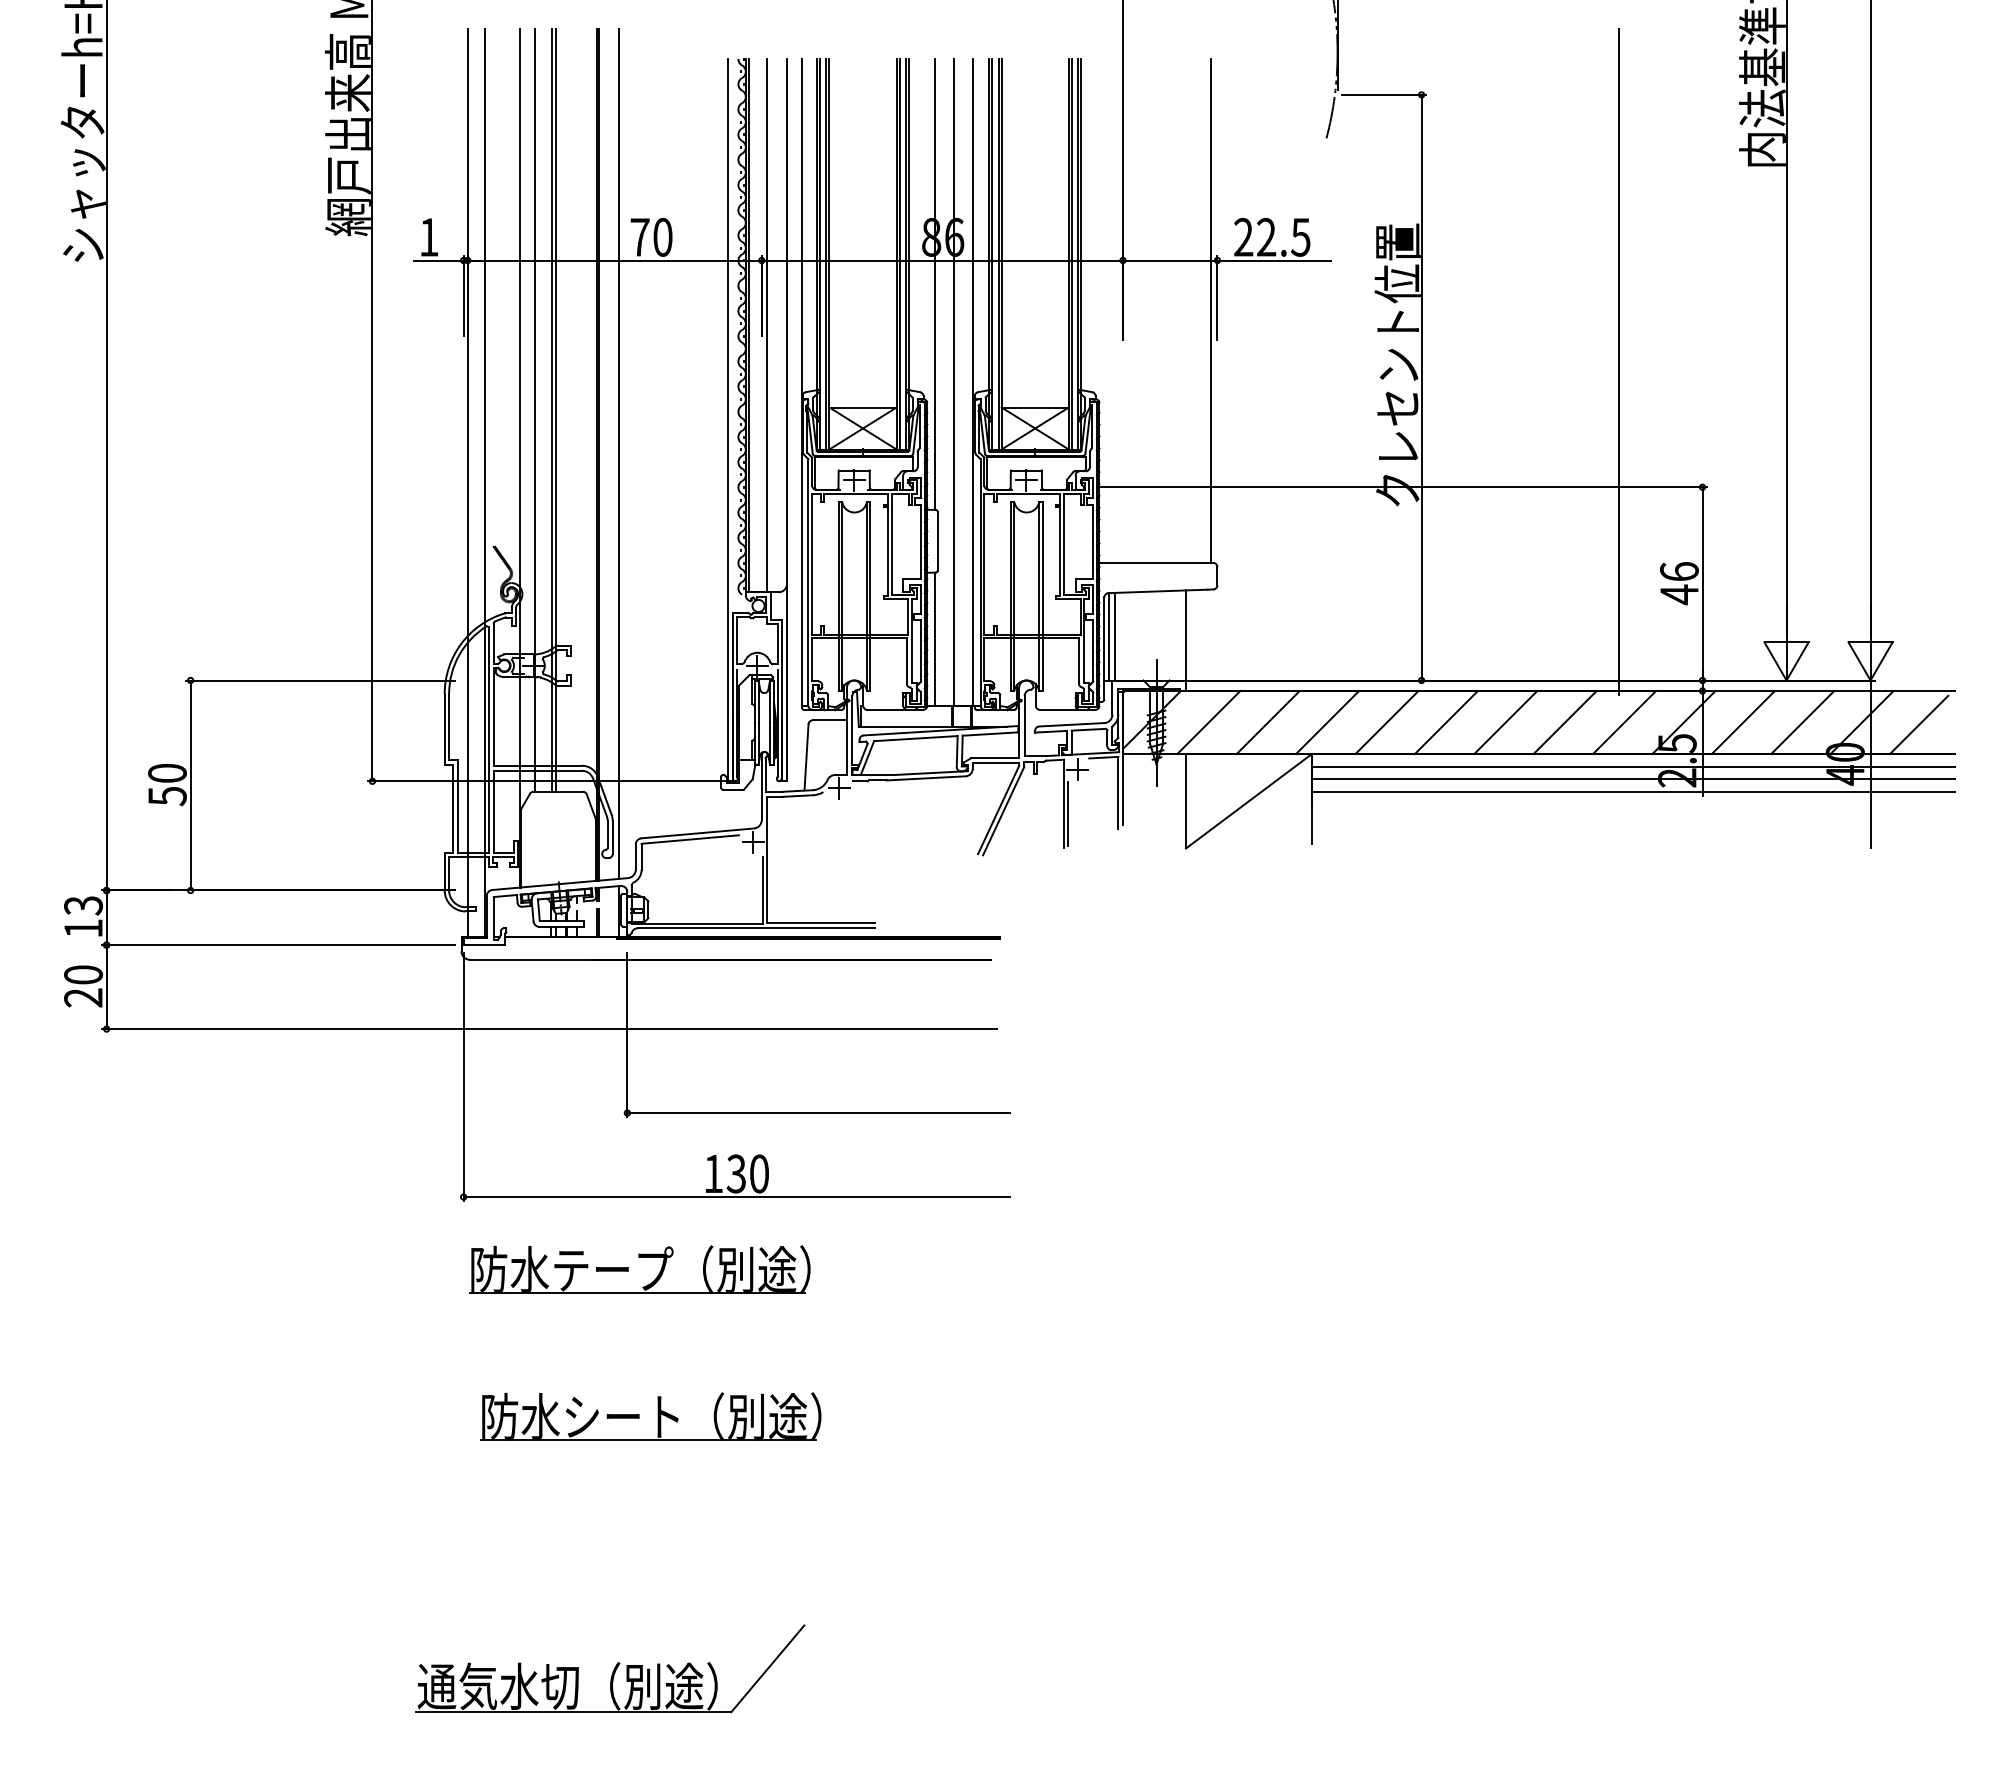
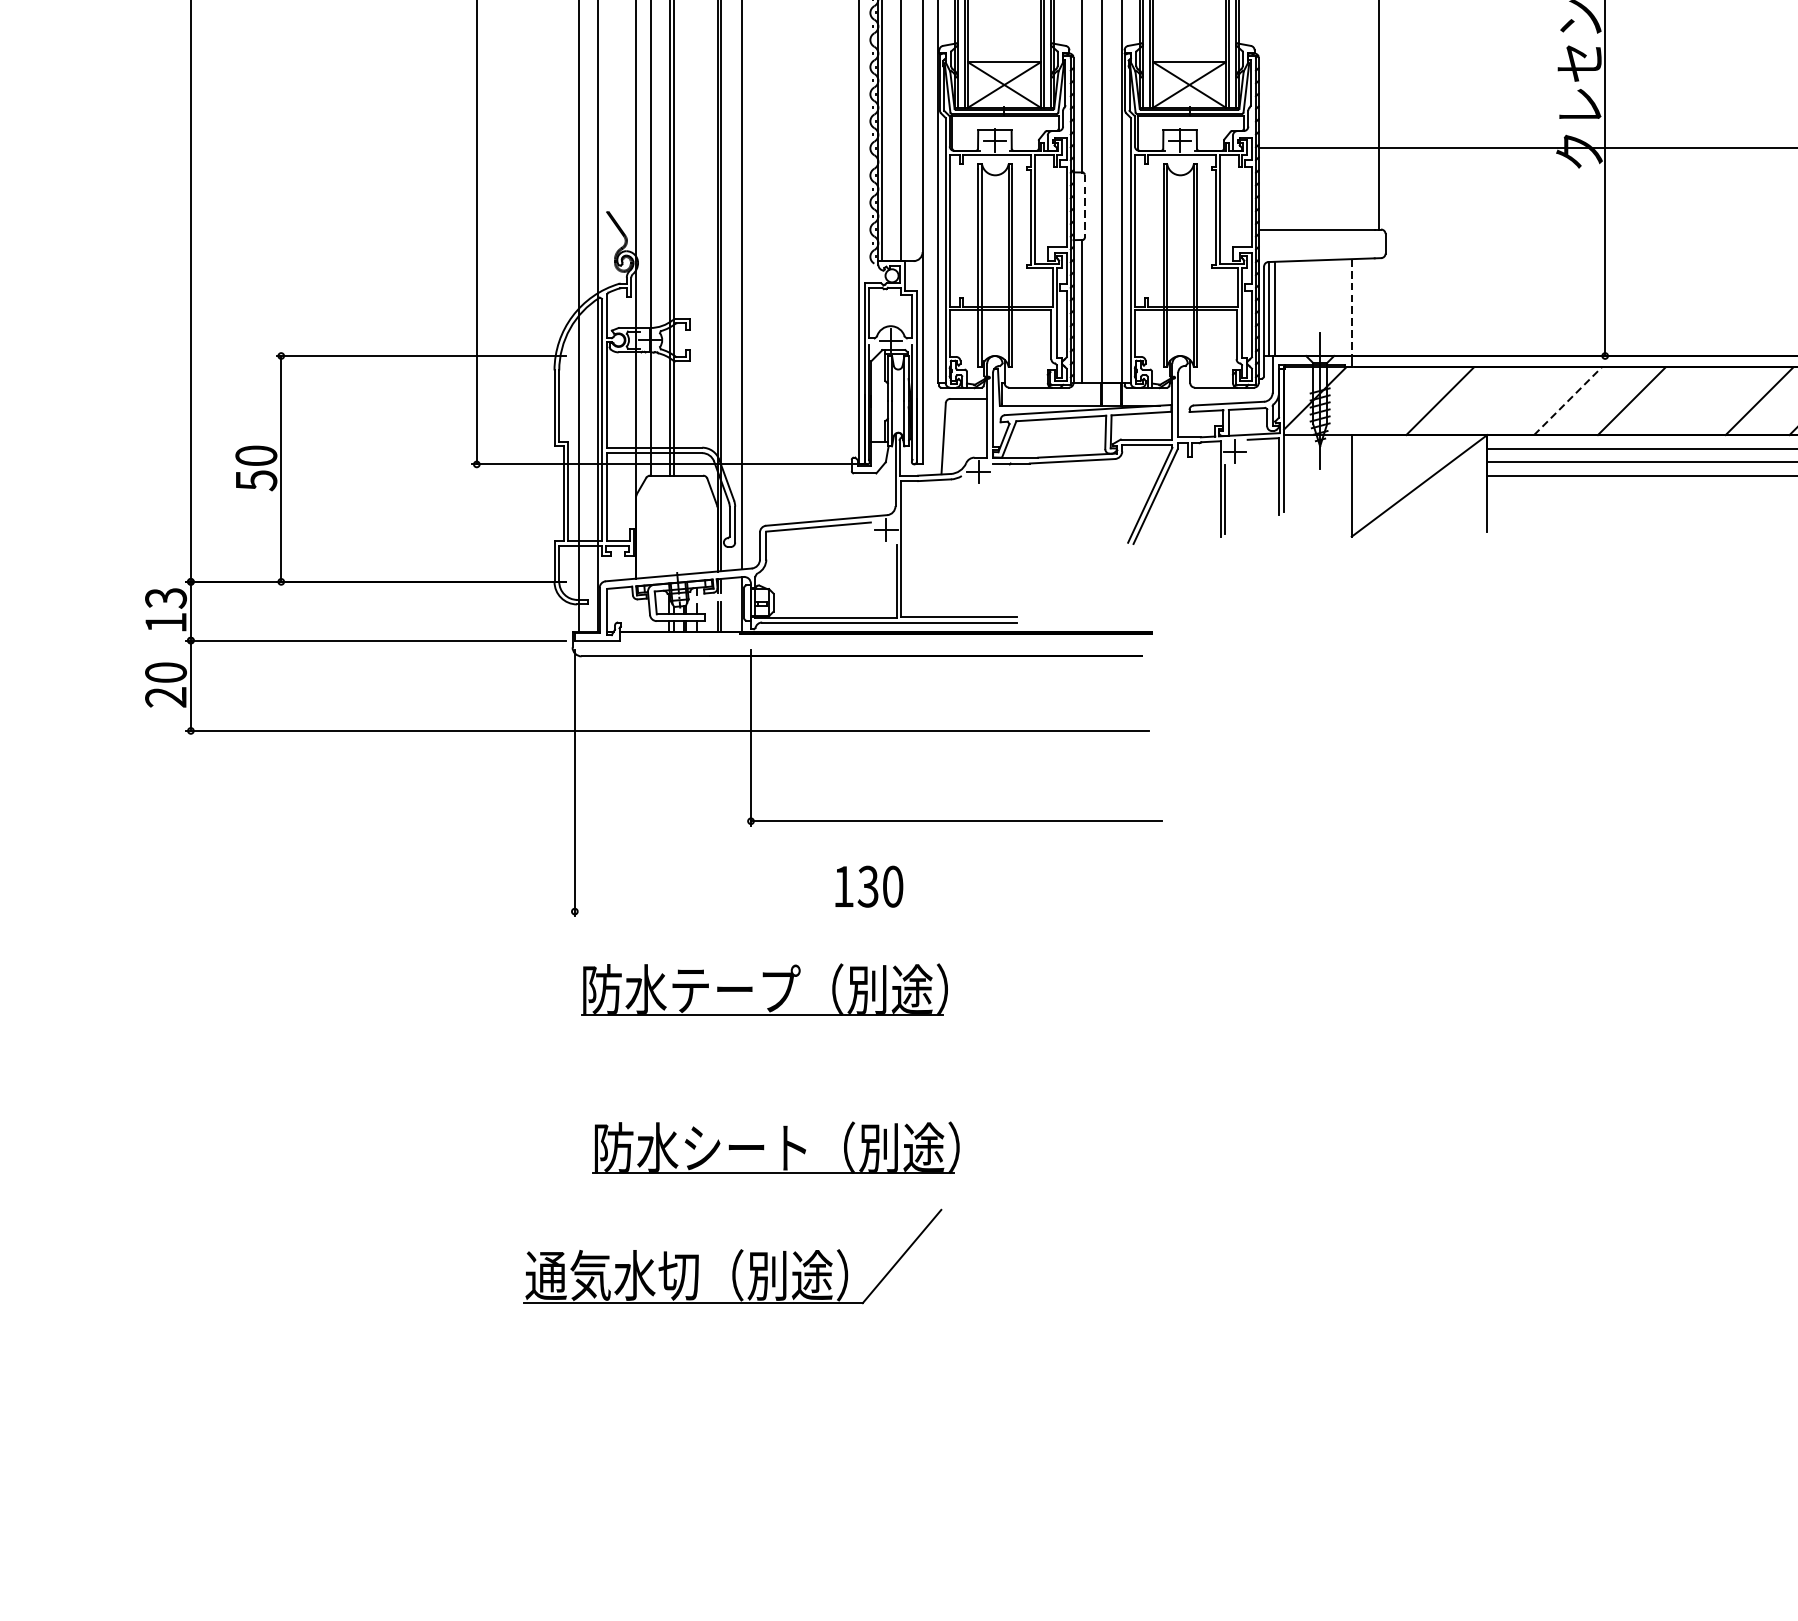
line: (937, 541) -> (1084, 206), solid -> dashed
line: (1185, 635) -> (1351, 307), solid -> dashed
line: (1208, 722) -> (1375, 401), removed
line: (1327, 722) -> (1503, 401), removed
line: (1387, 722) -> (1568, 401), solid -> dashed
line: (1505, 722) -> (1695, 401), removed
line: (736, 1197) -> (868, 912), removed
part: (610, 1668) -> (732, 1256), moved

